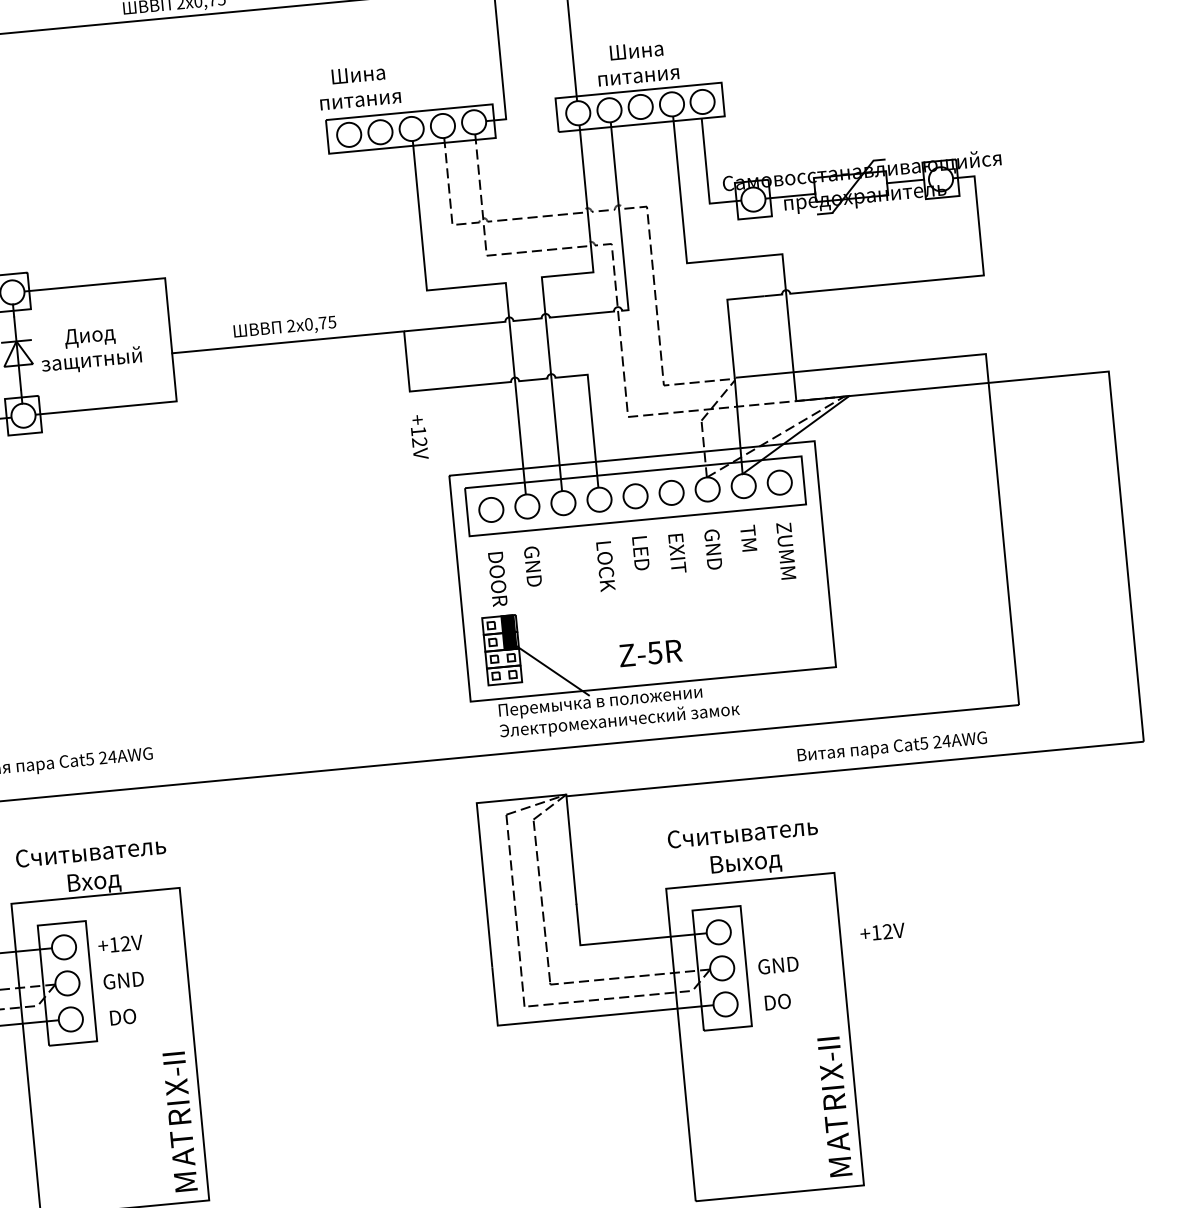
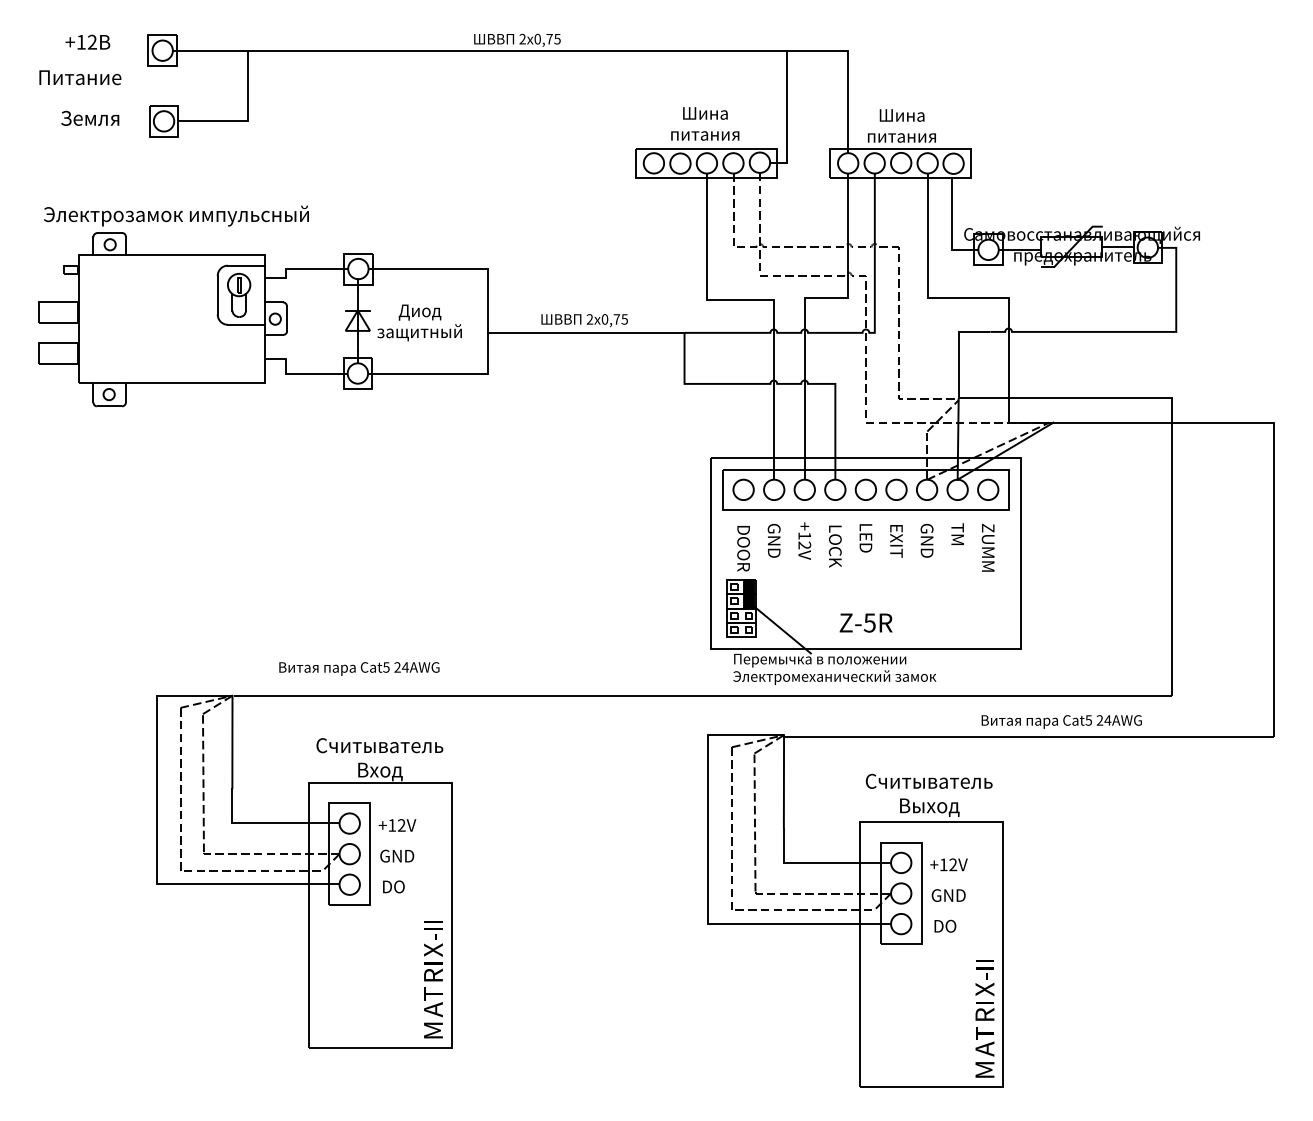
text: (359, 86) -> (705, 123), moved
text: (418, 436) -> (804, 540), moved
text: (882, 931) -> (948, 864), moved

